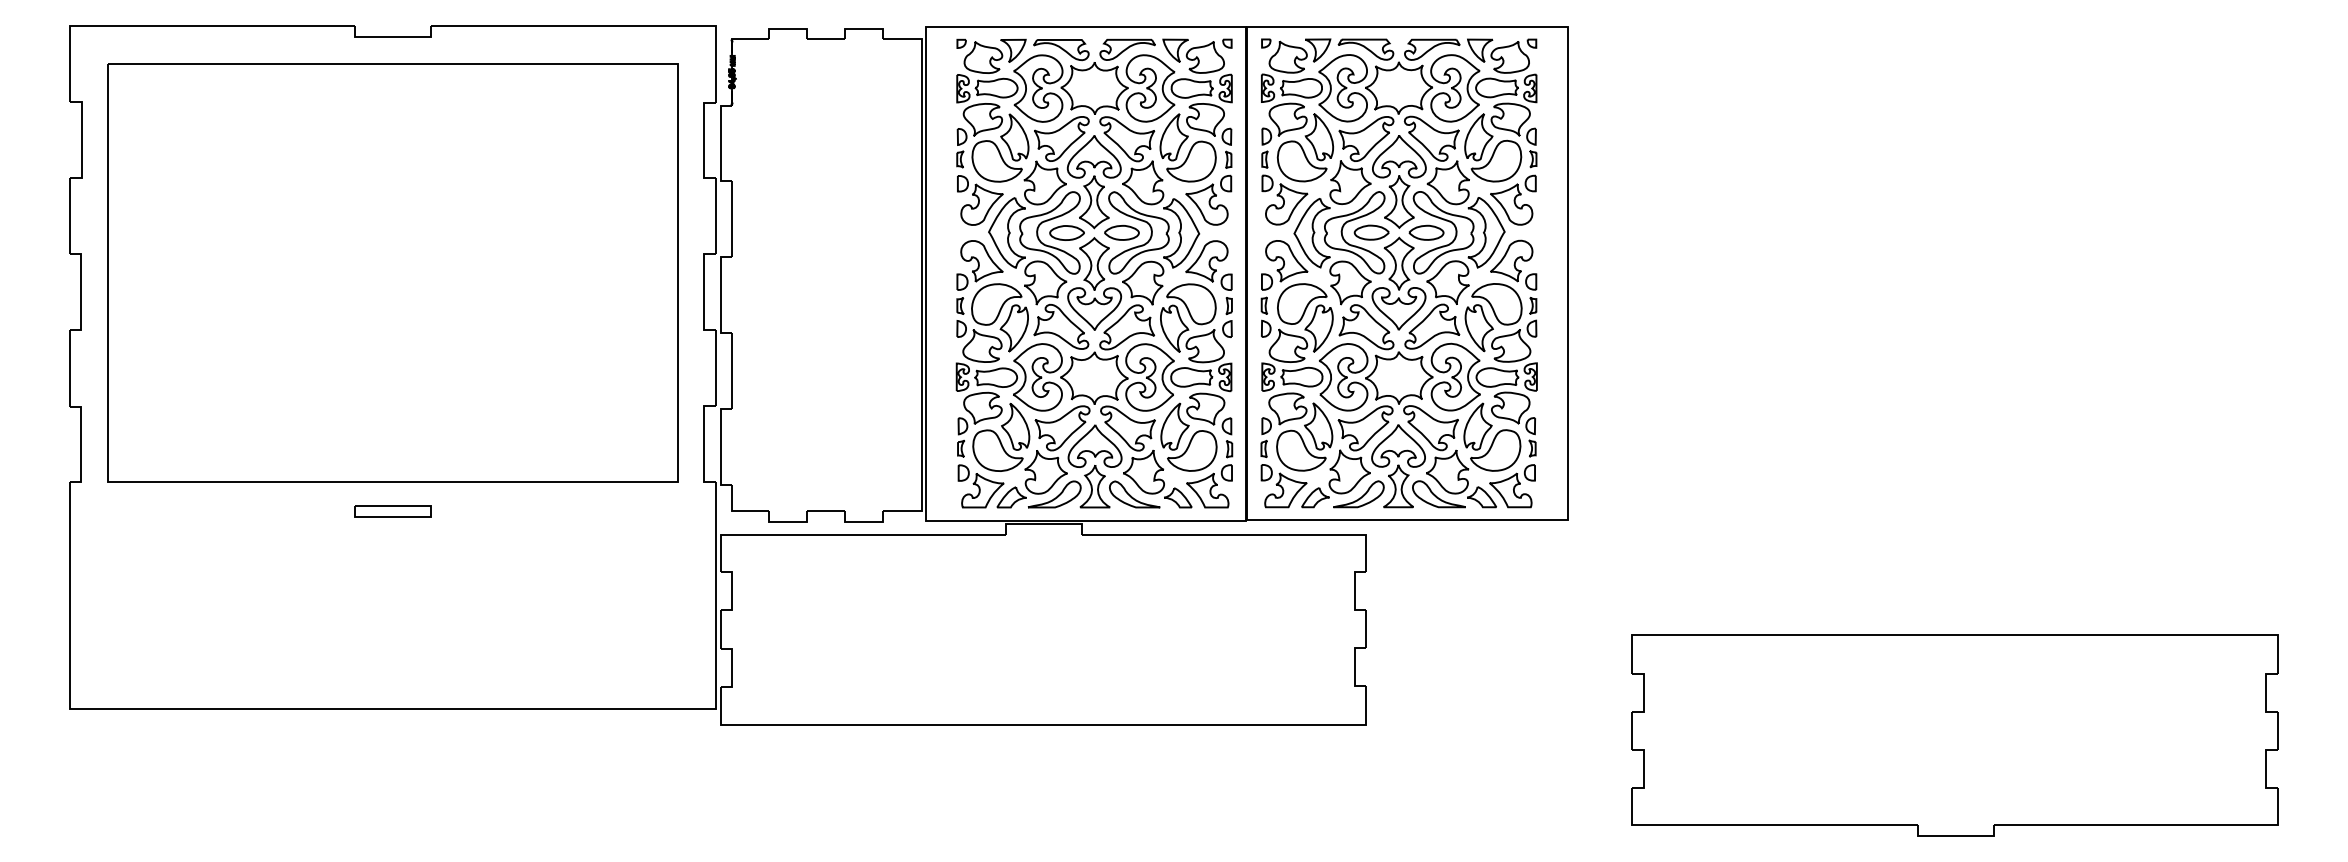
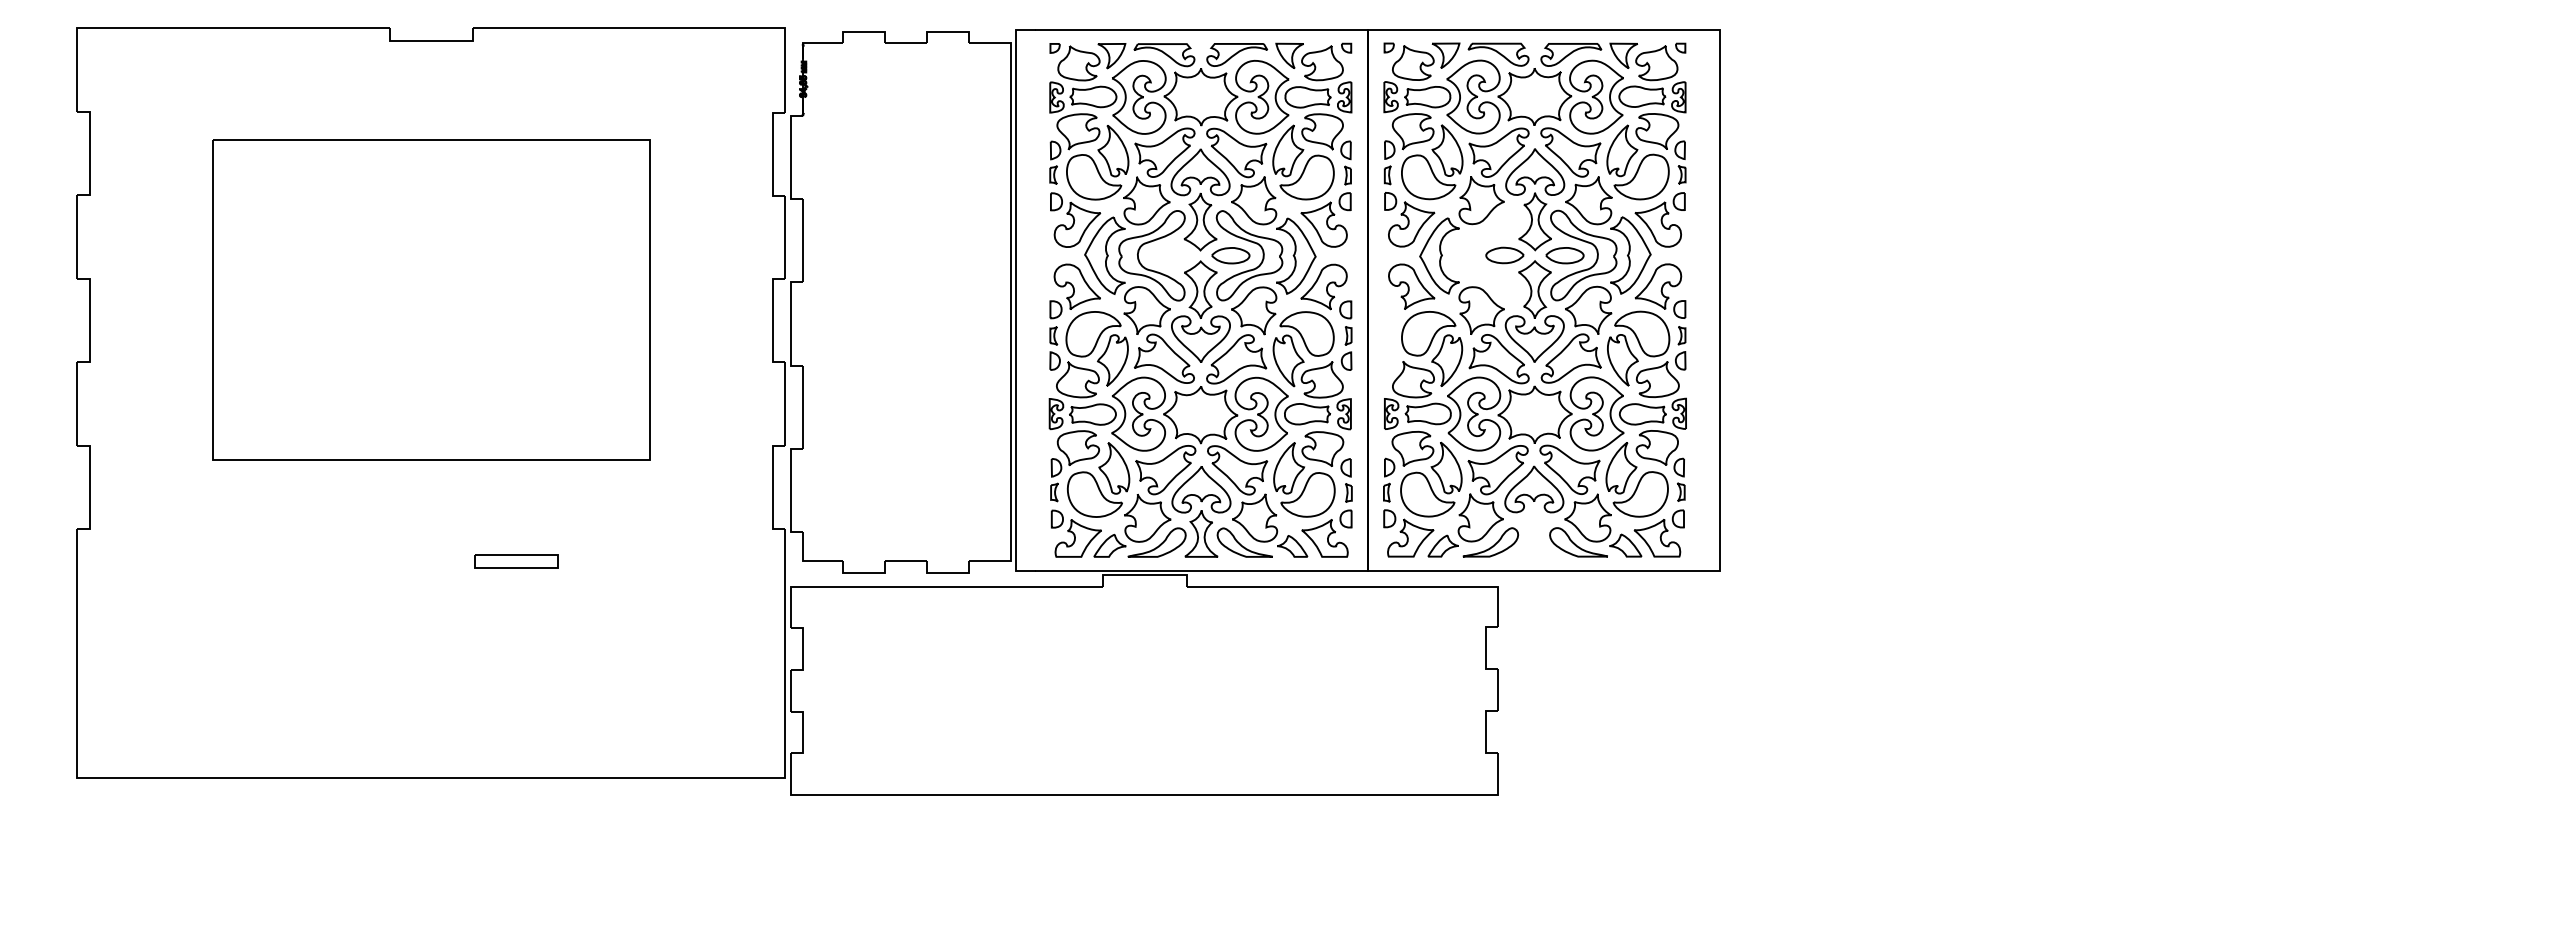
part: (1066, 232) -> (1170, 255), removed
part: (1344, 237) -> (1474, 260), removed
part: (392, 272) -> (430, 299), size x0.7
part: (1266, 305) -> (1389, 335), removed
part: (1397, 486) -> (1533, 533), removed
part: (393, 511) -> (516, 561), moved
part: (1954, 735) -> (2144, 807), removed

